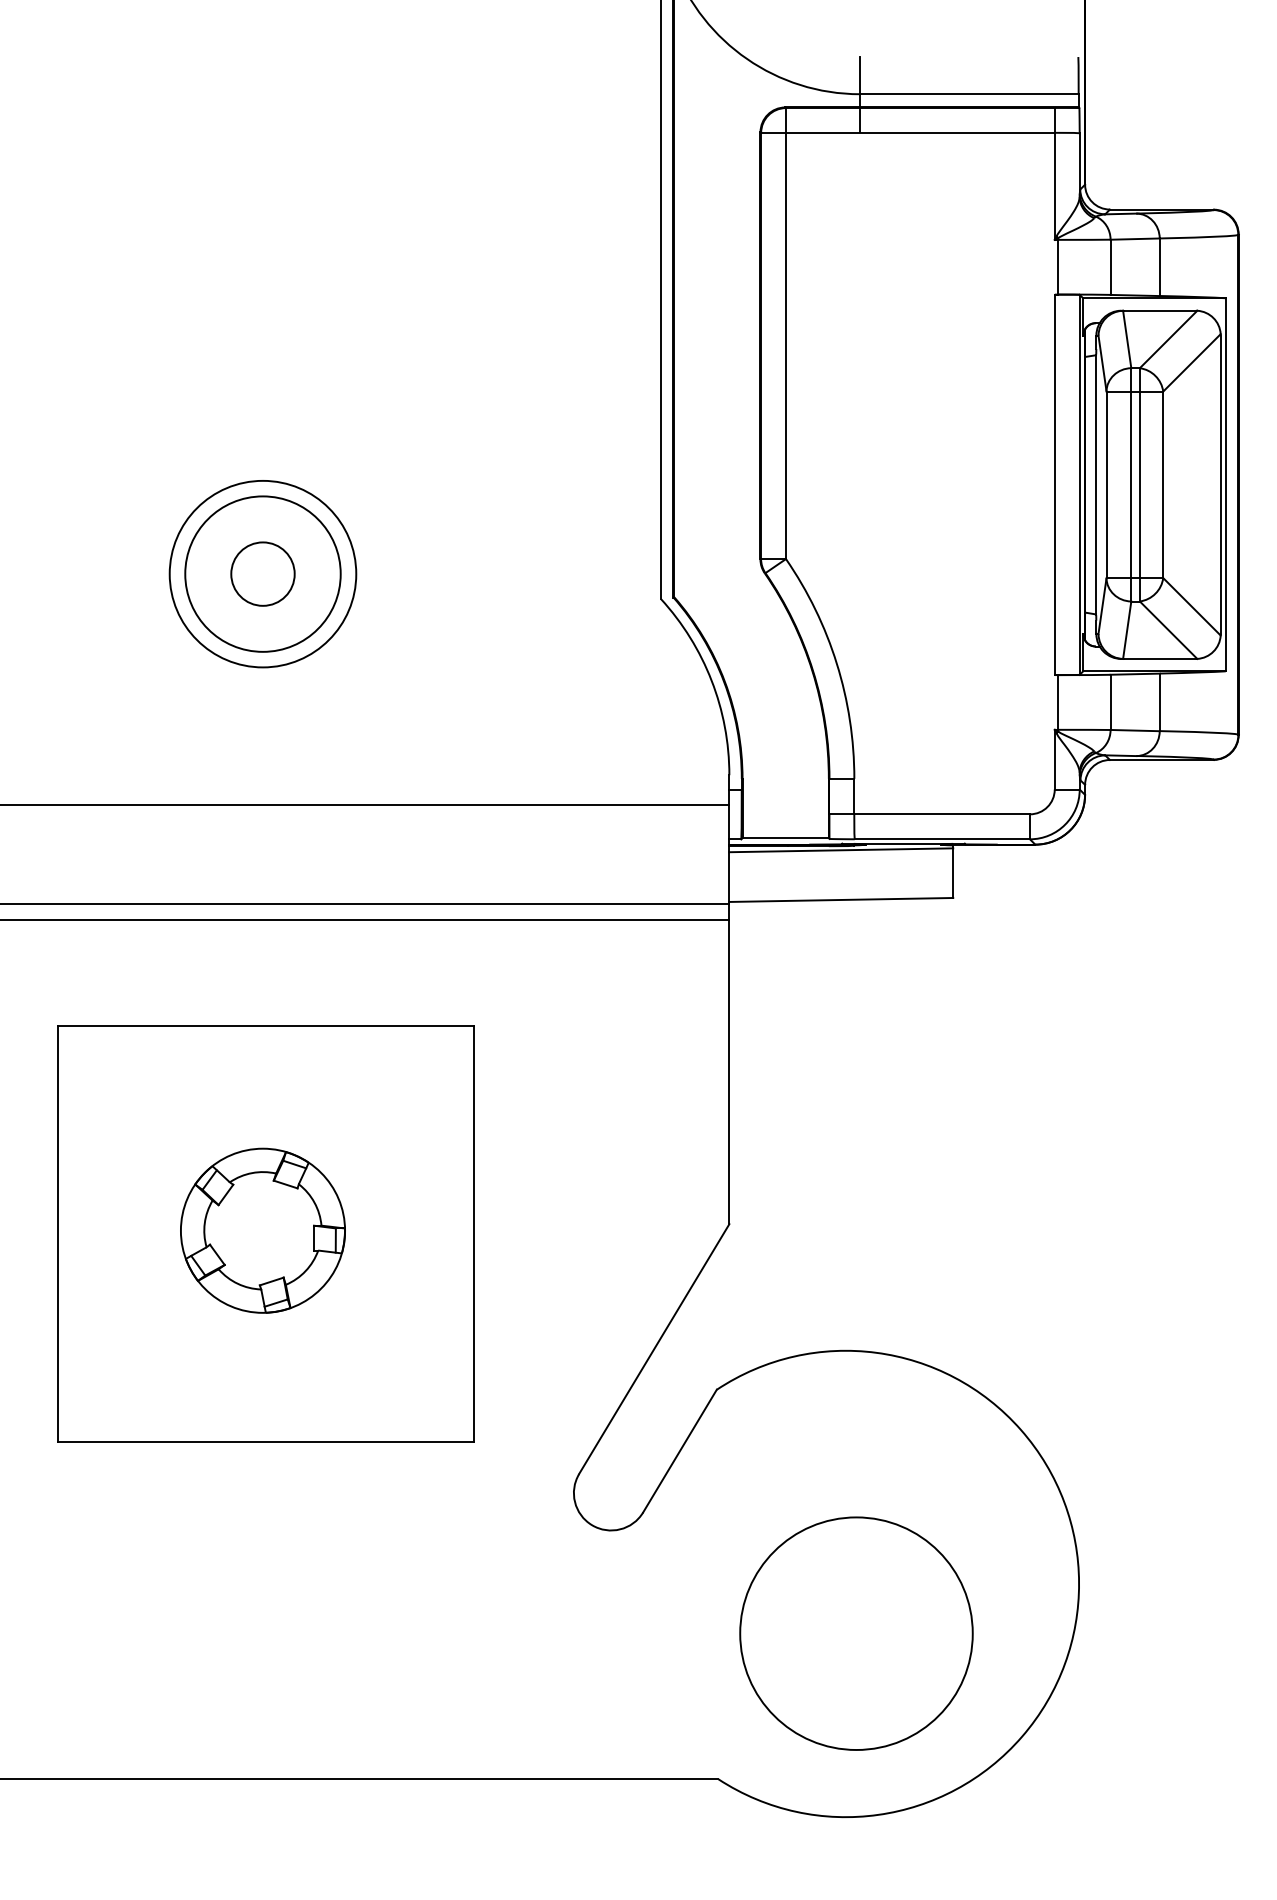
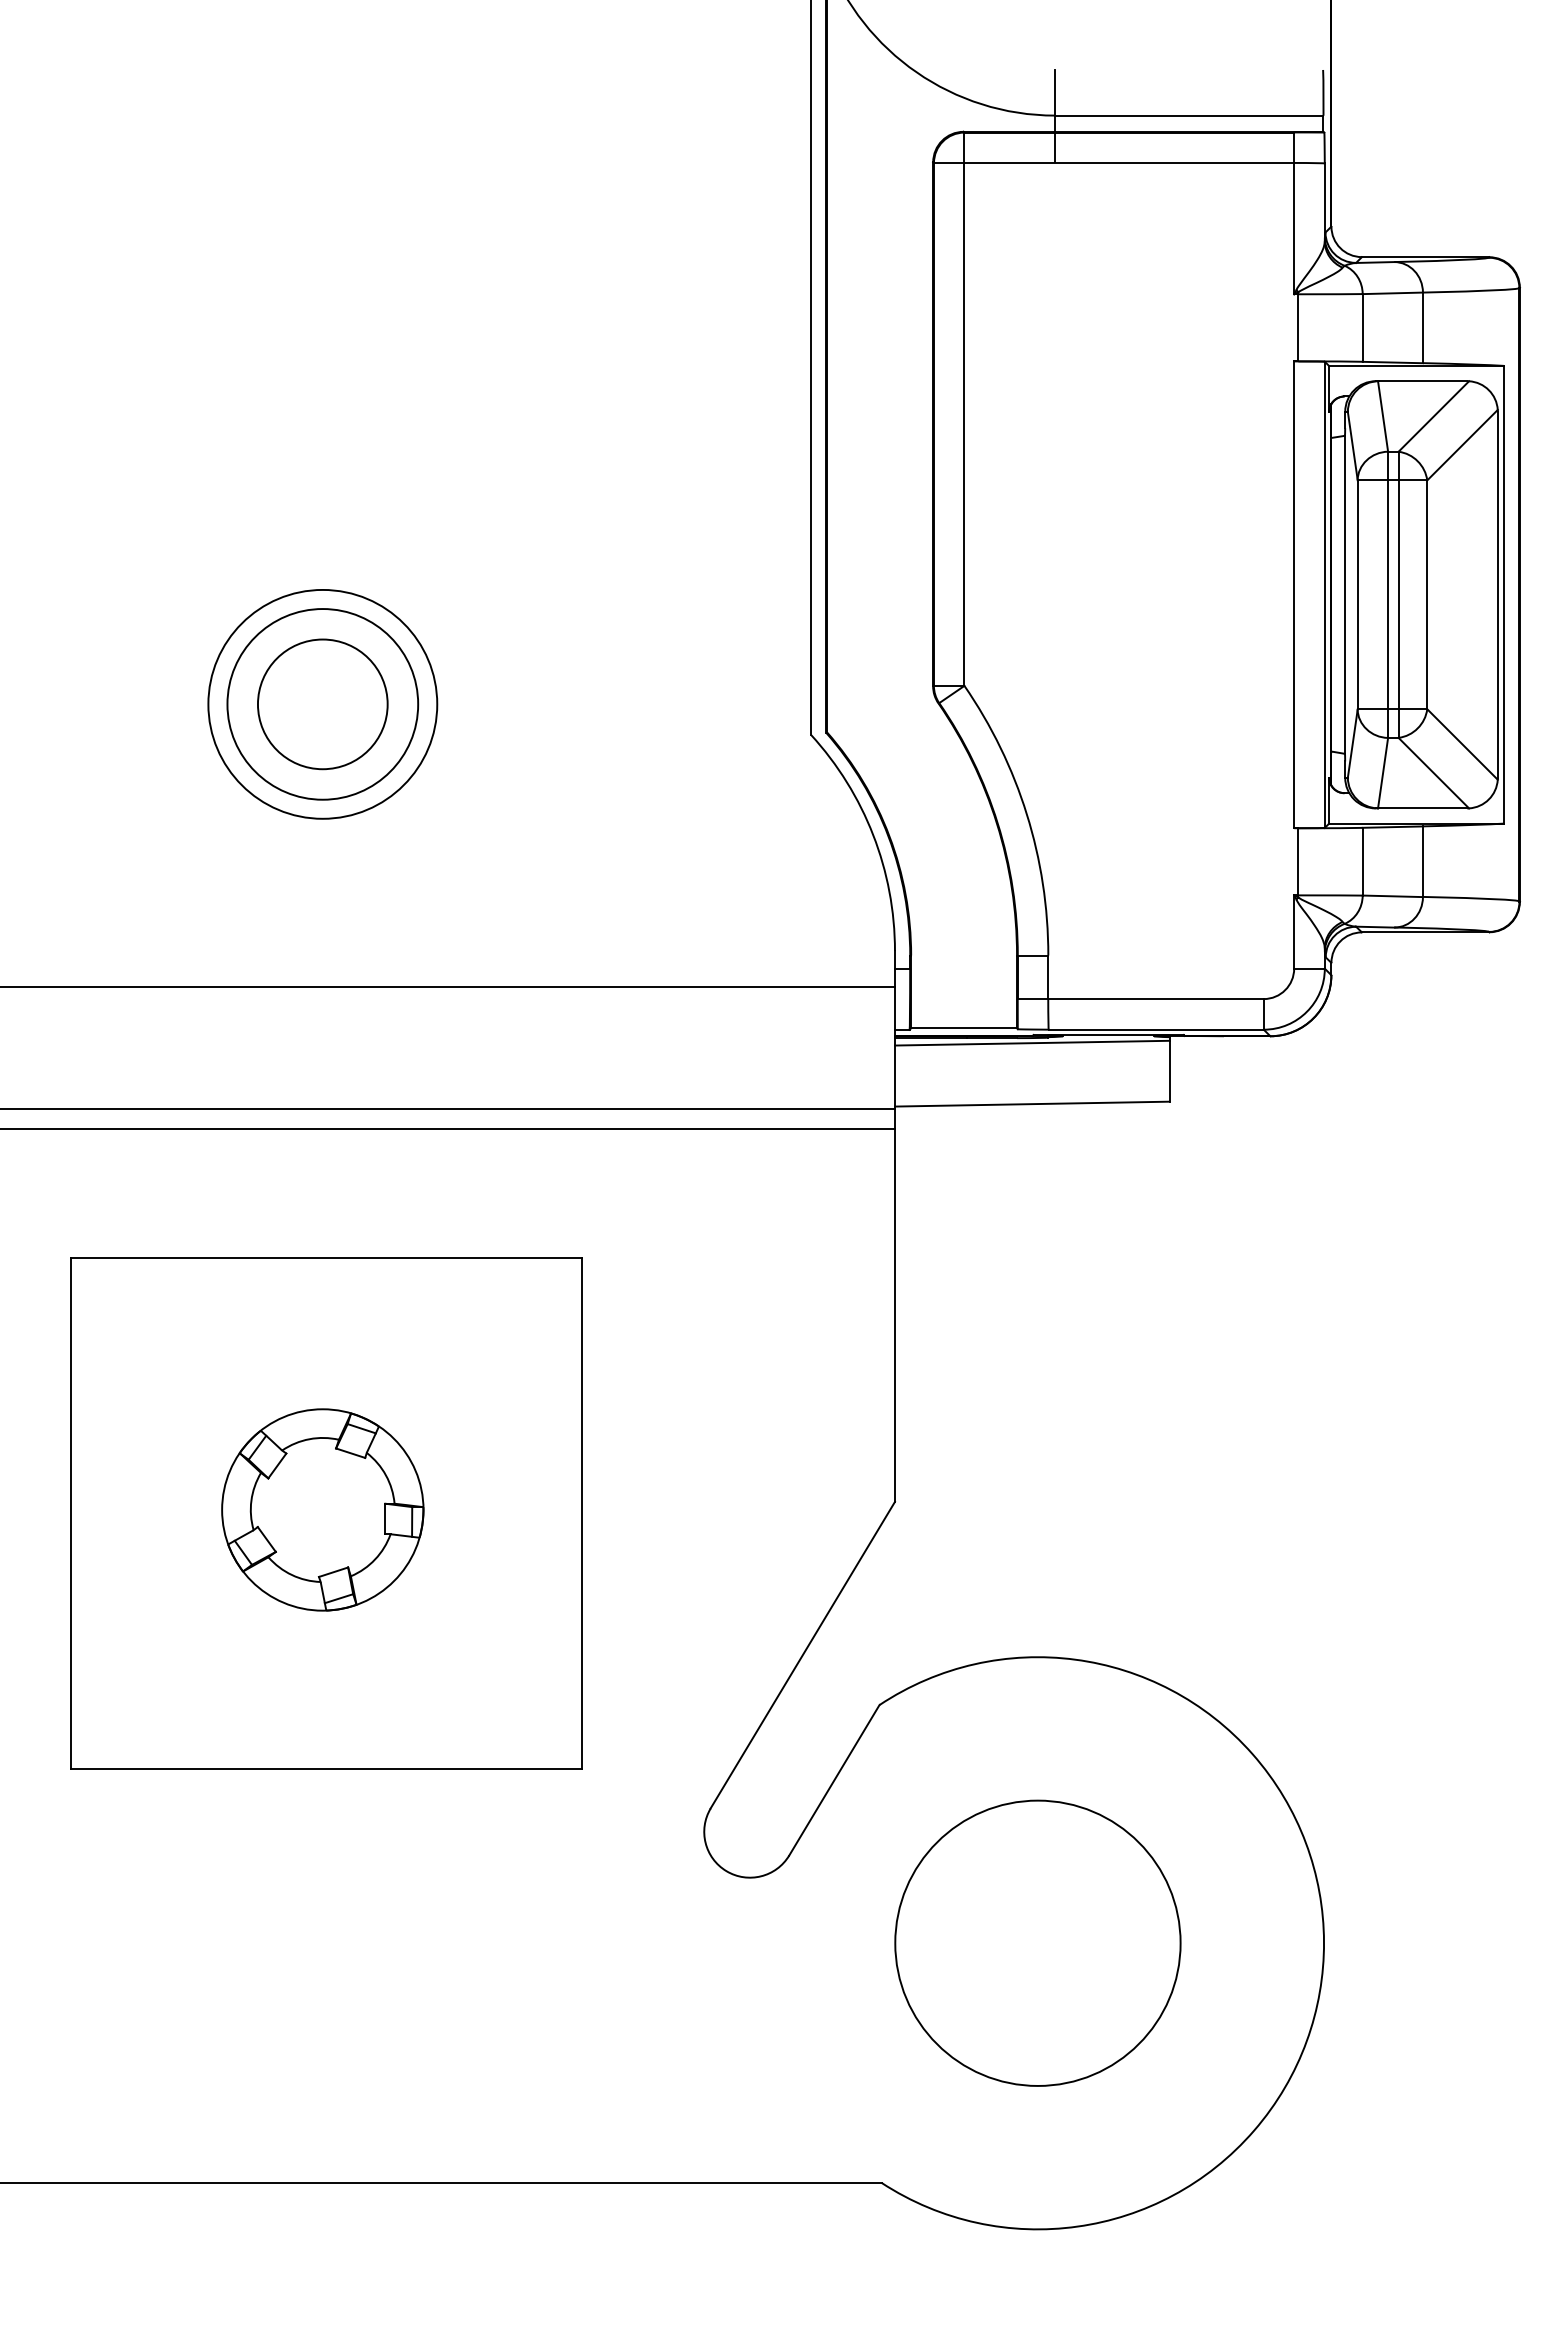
circle: (262, 574) -> (322, 704), size x1.67
circle: (856, 1633) -> (1037, 1942), moved

